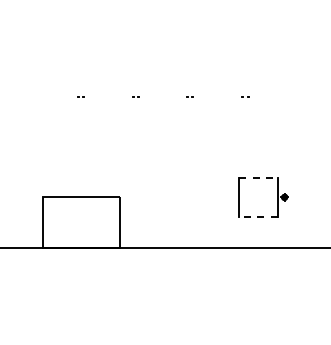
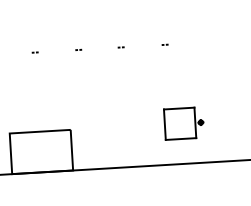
line: (258, 178) -> (179, 108), dashed -> solid
line: (257, 216) -> (180, 138), dashed -> solid

